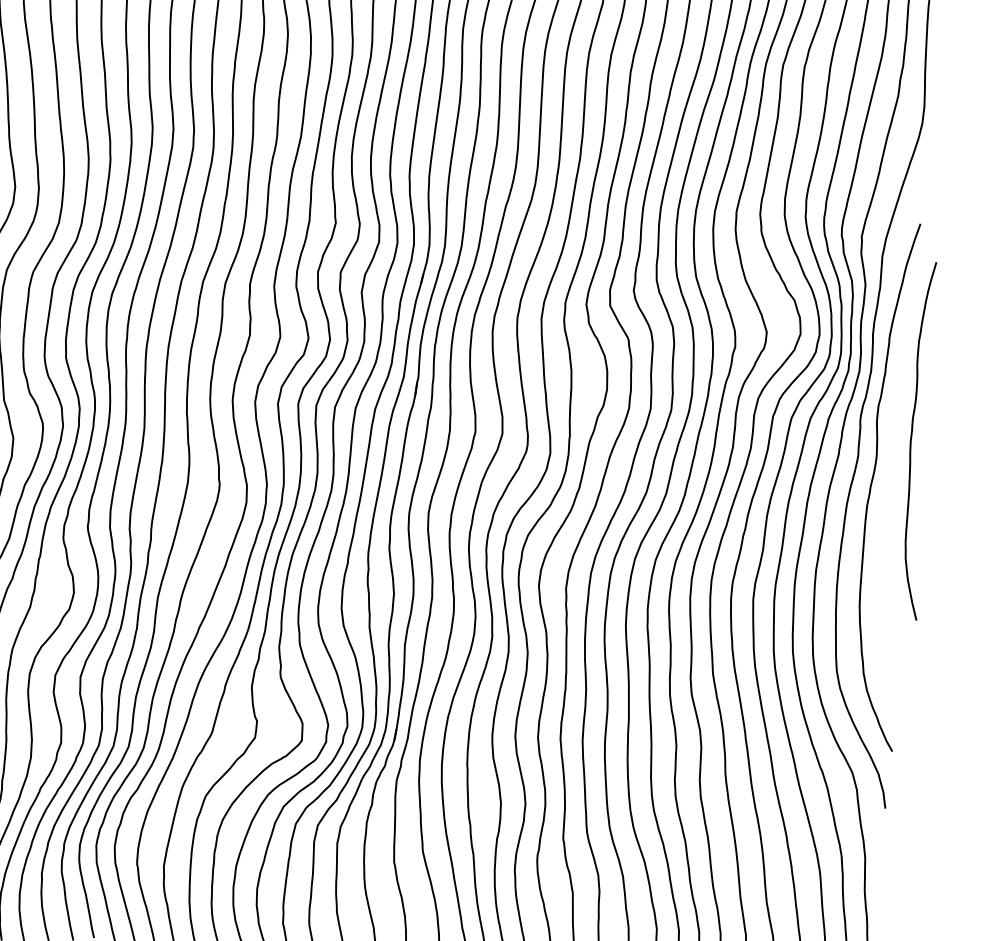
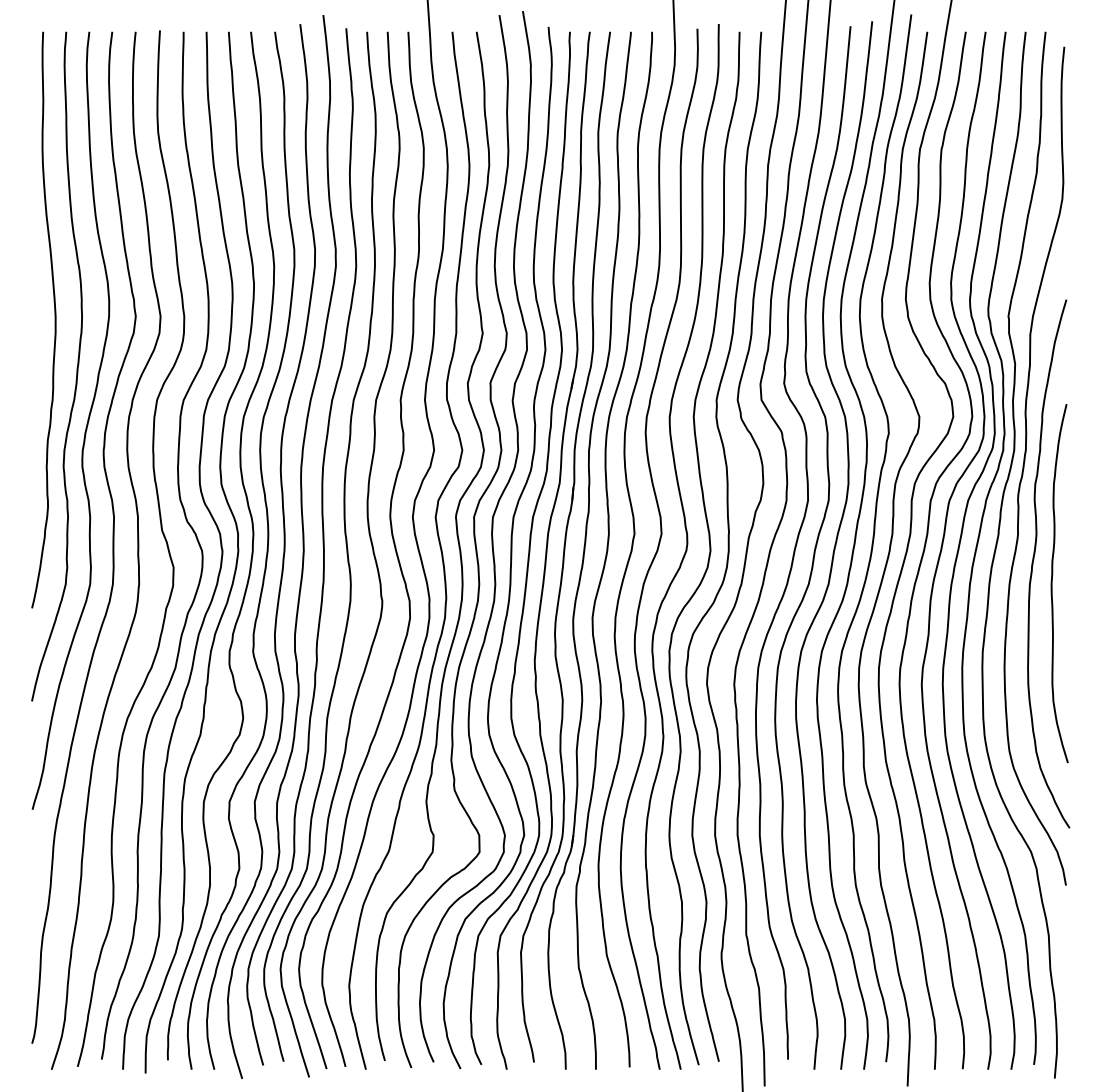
curve: (911, 440) -> (1052, 583), moved

